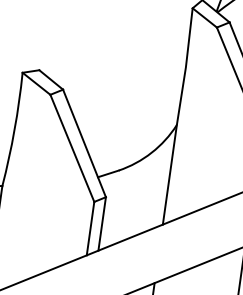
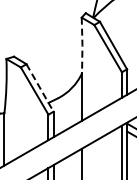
line: (186, 66) -> (82, 45), solid -> dashed
line: (85, 144) -> (40, 88), solid -> dashed

